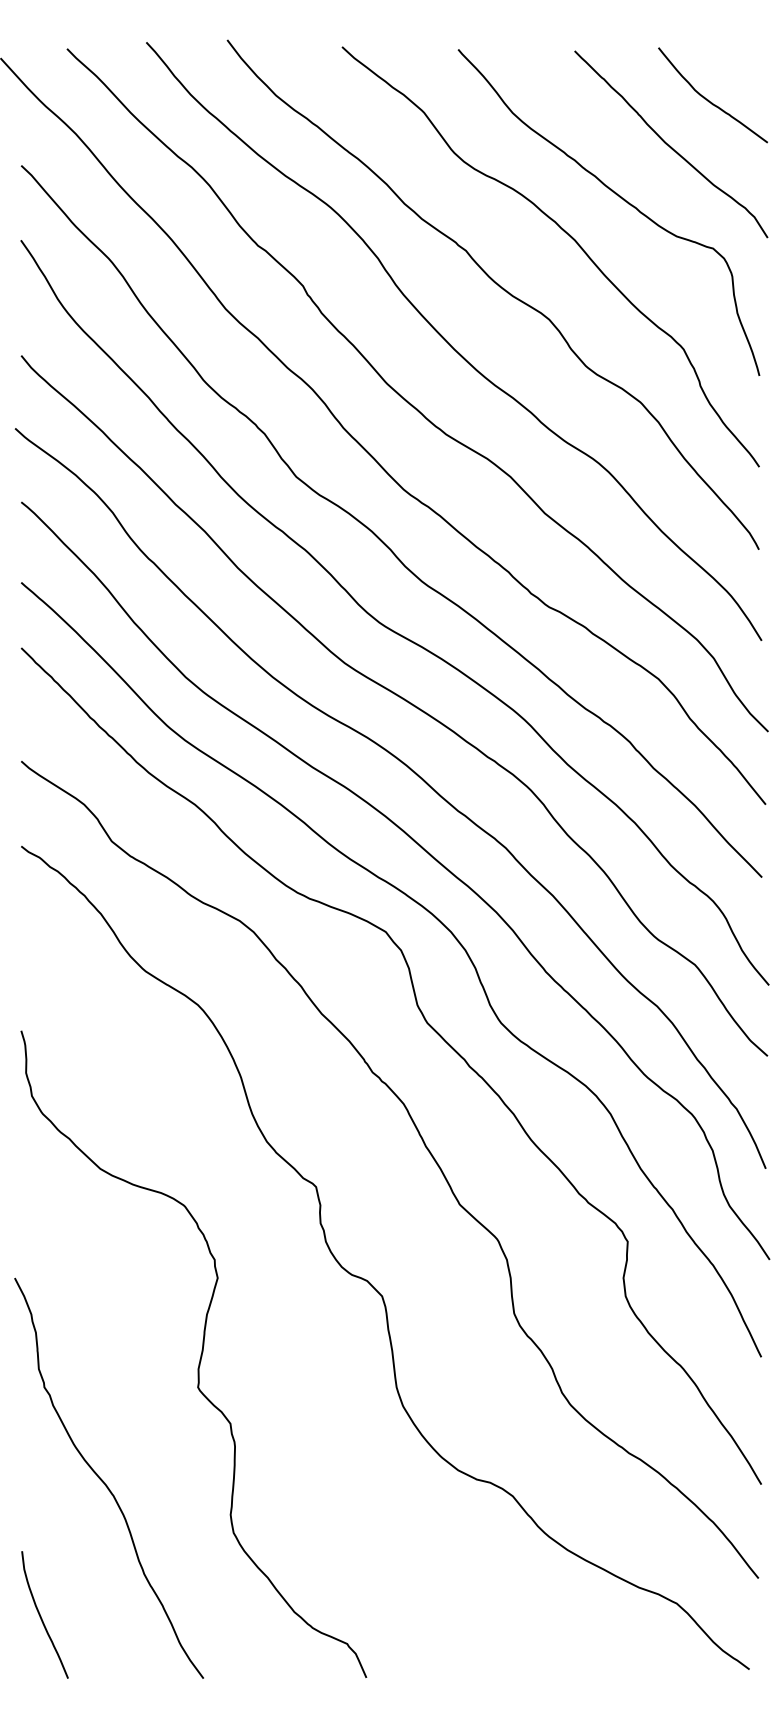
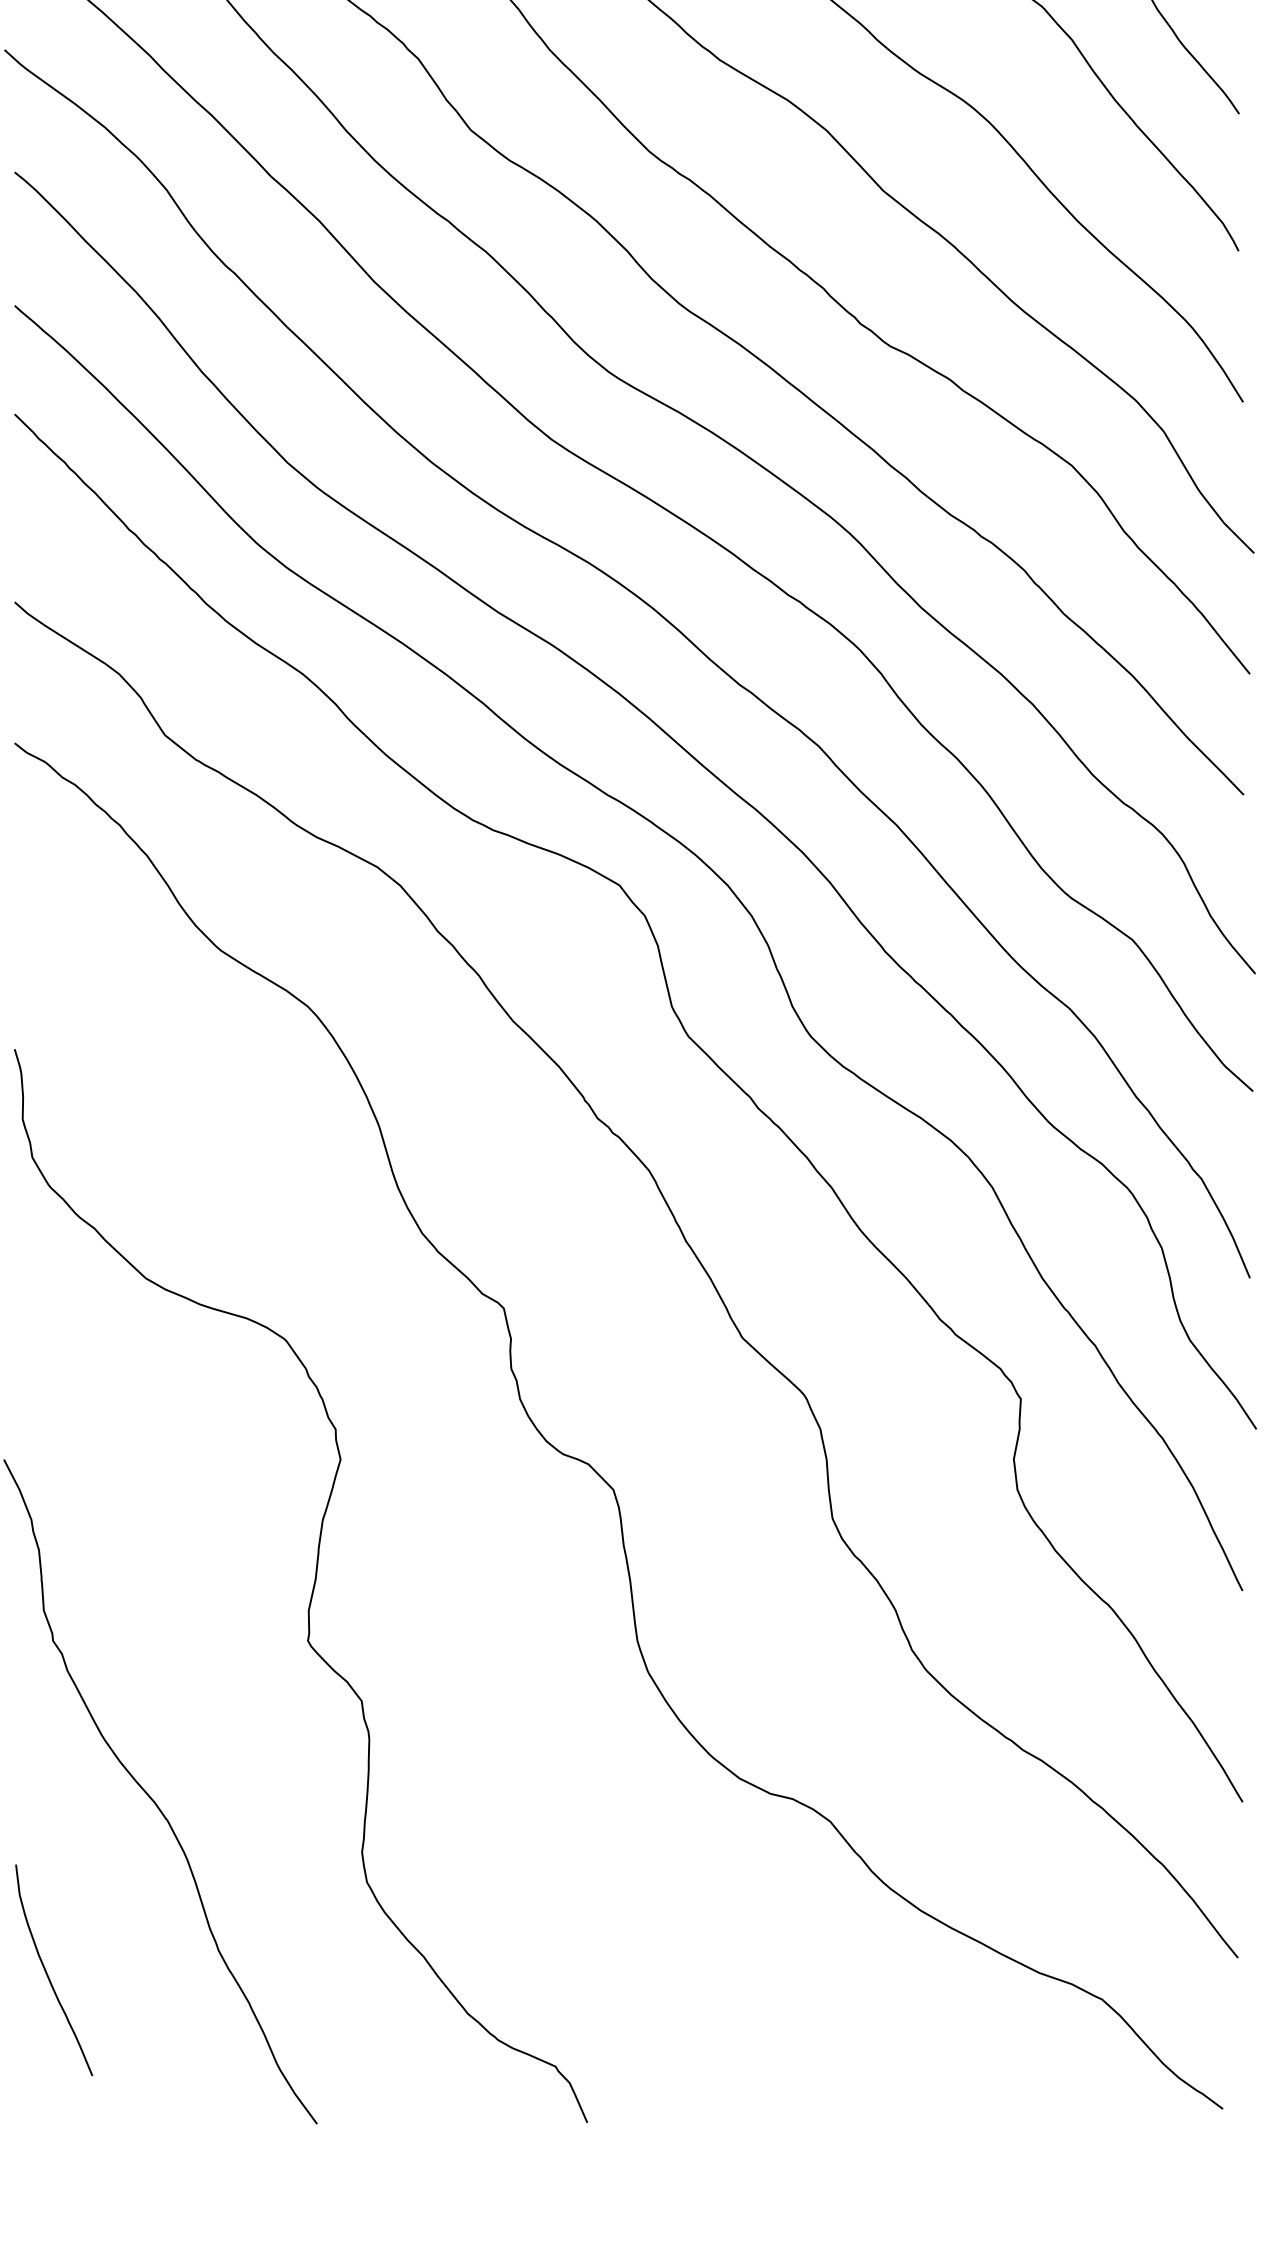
curve: (41, 1616) -> (48, 1972), moved

